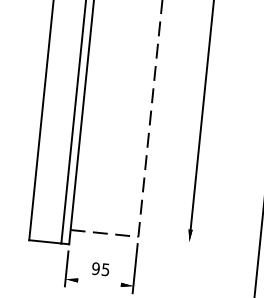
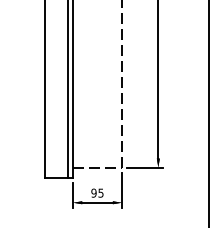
line: (170, 240) -> (144, 167), added
line: (99, 282) -> (97, 202), added

